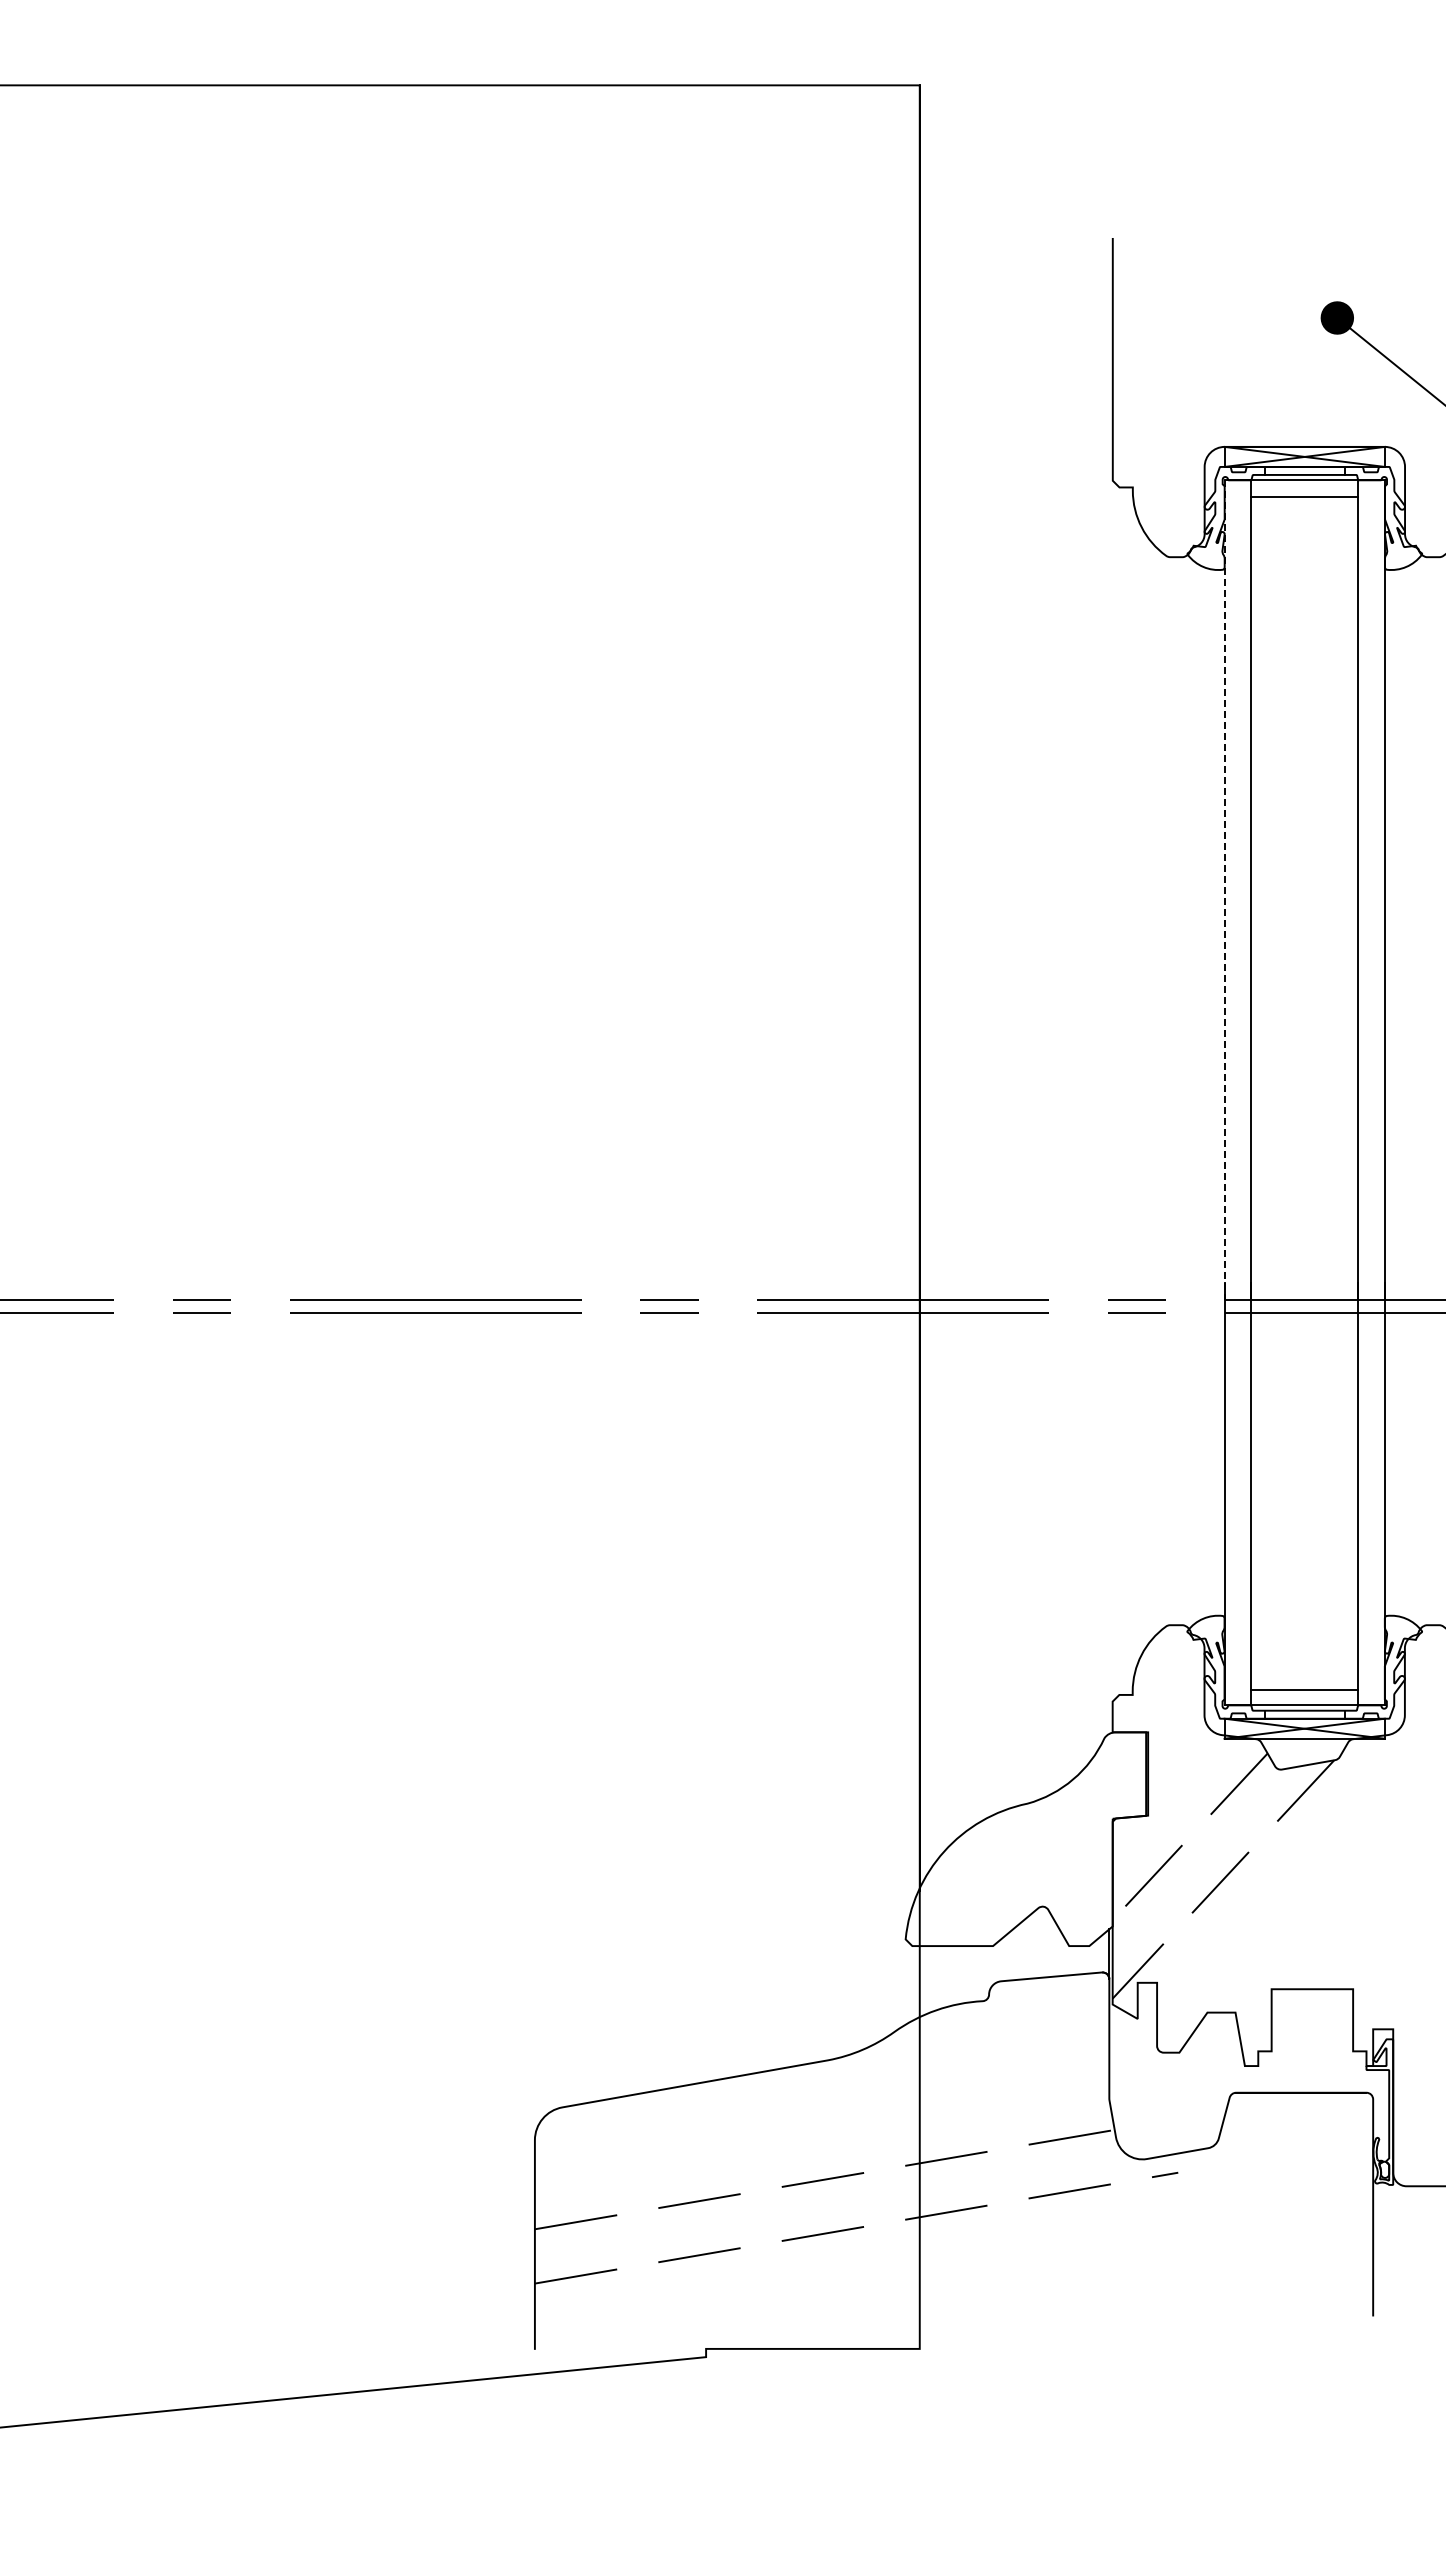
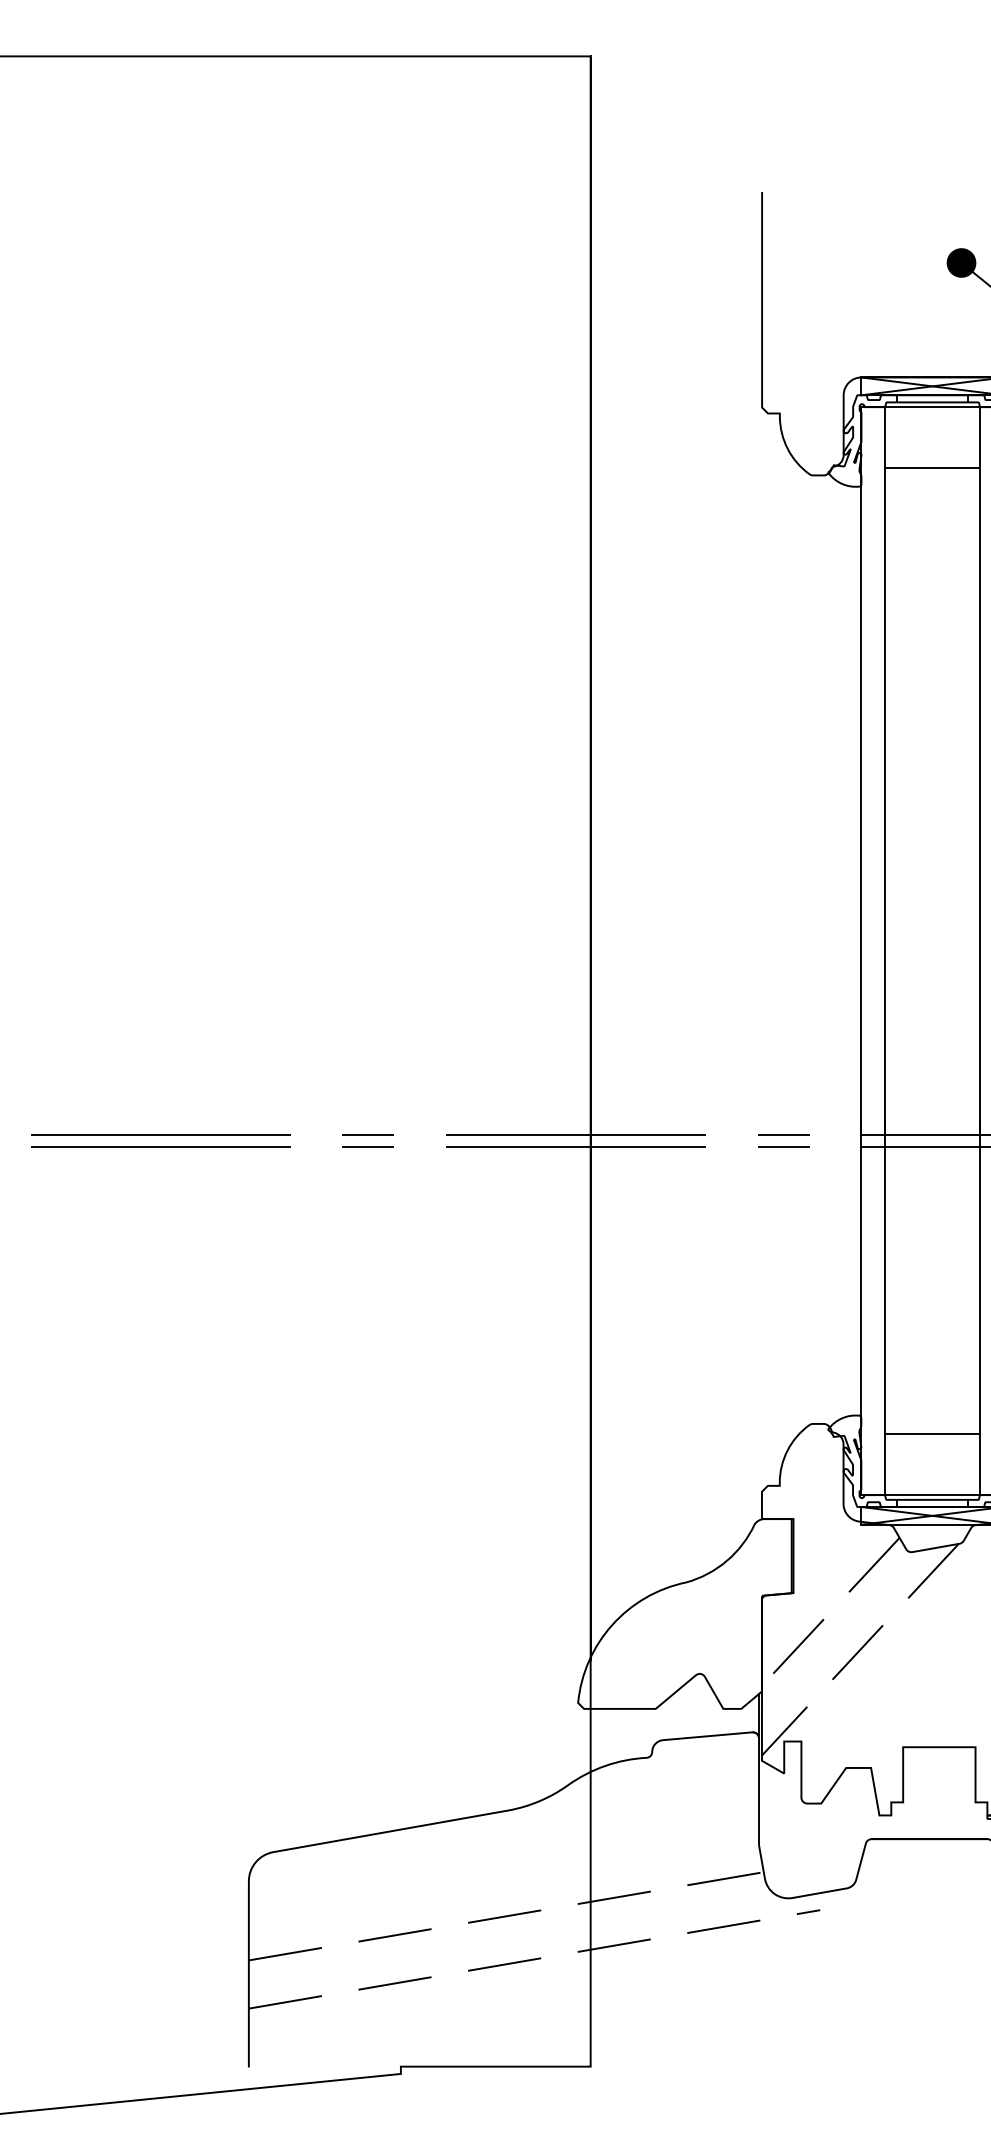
line: (1304, 496) -> (932, 467), moved
line: (1224, 889) -> (861, 770), dashed -> solid
line: (1304, 1689) -> (932, 1433), moved

